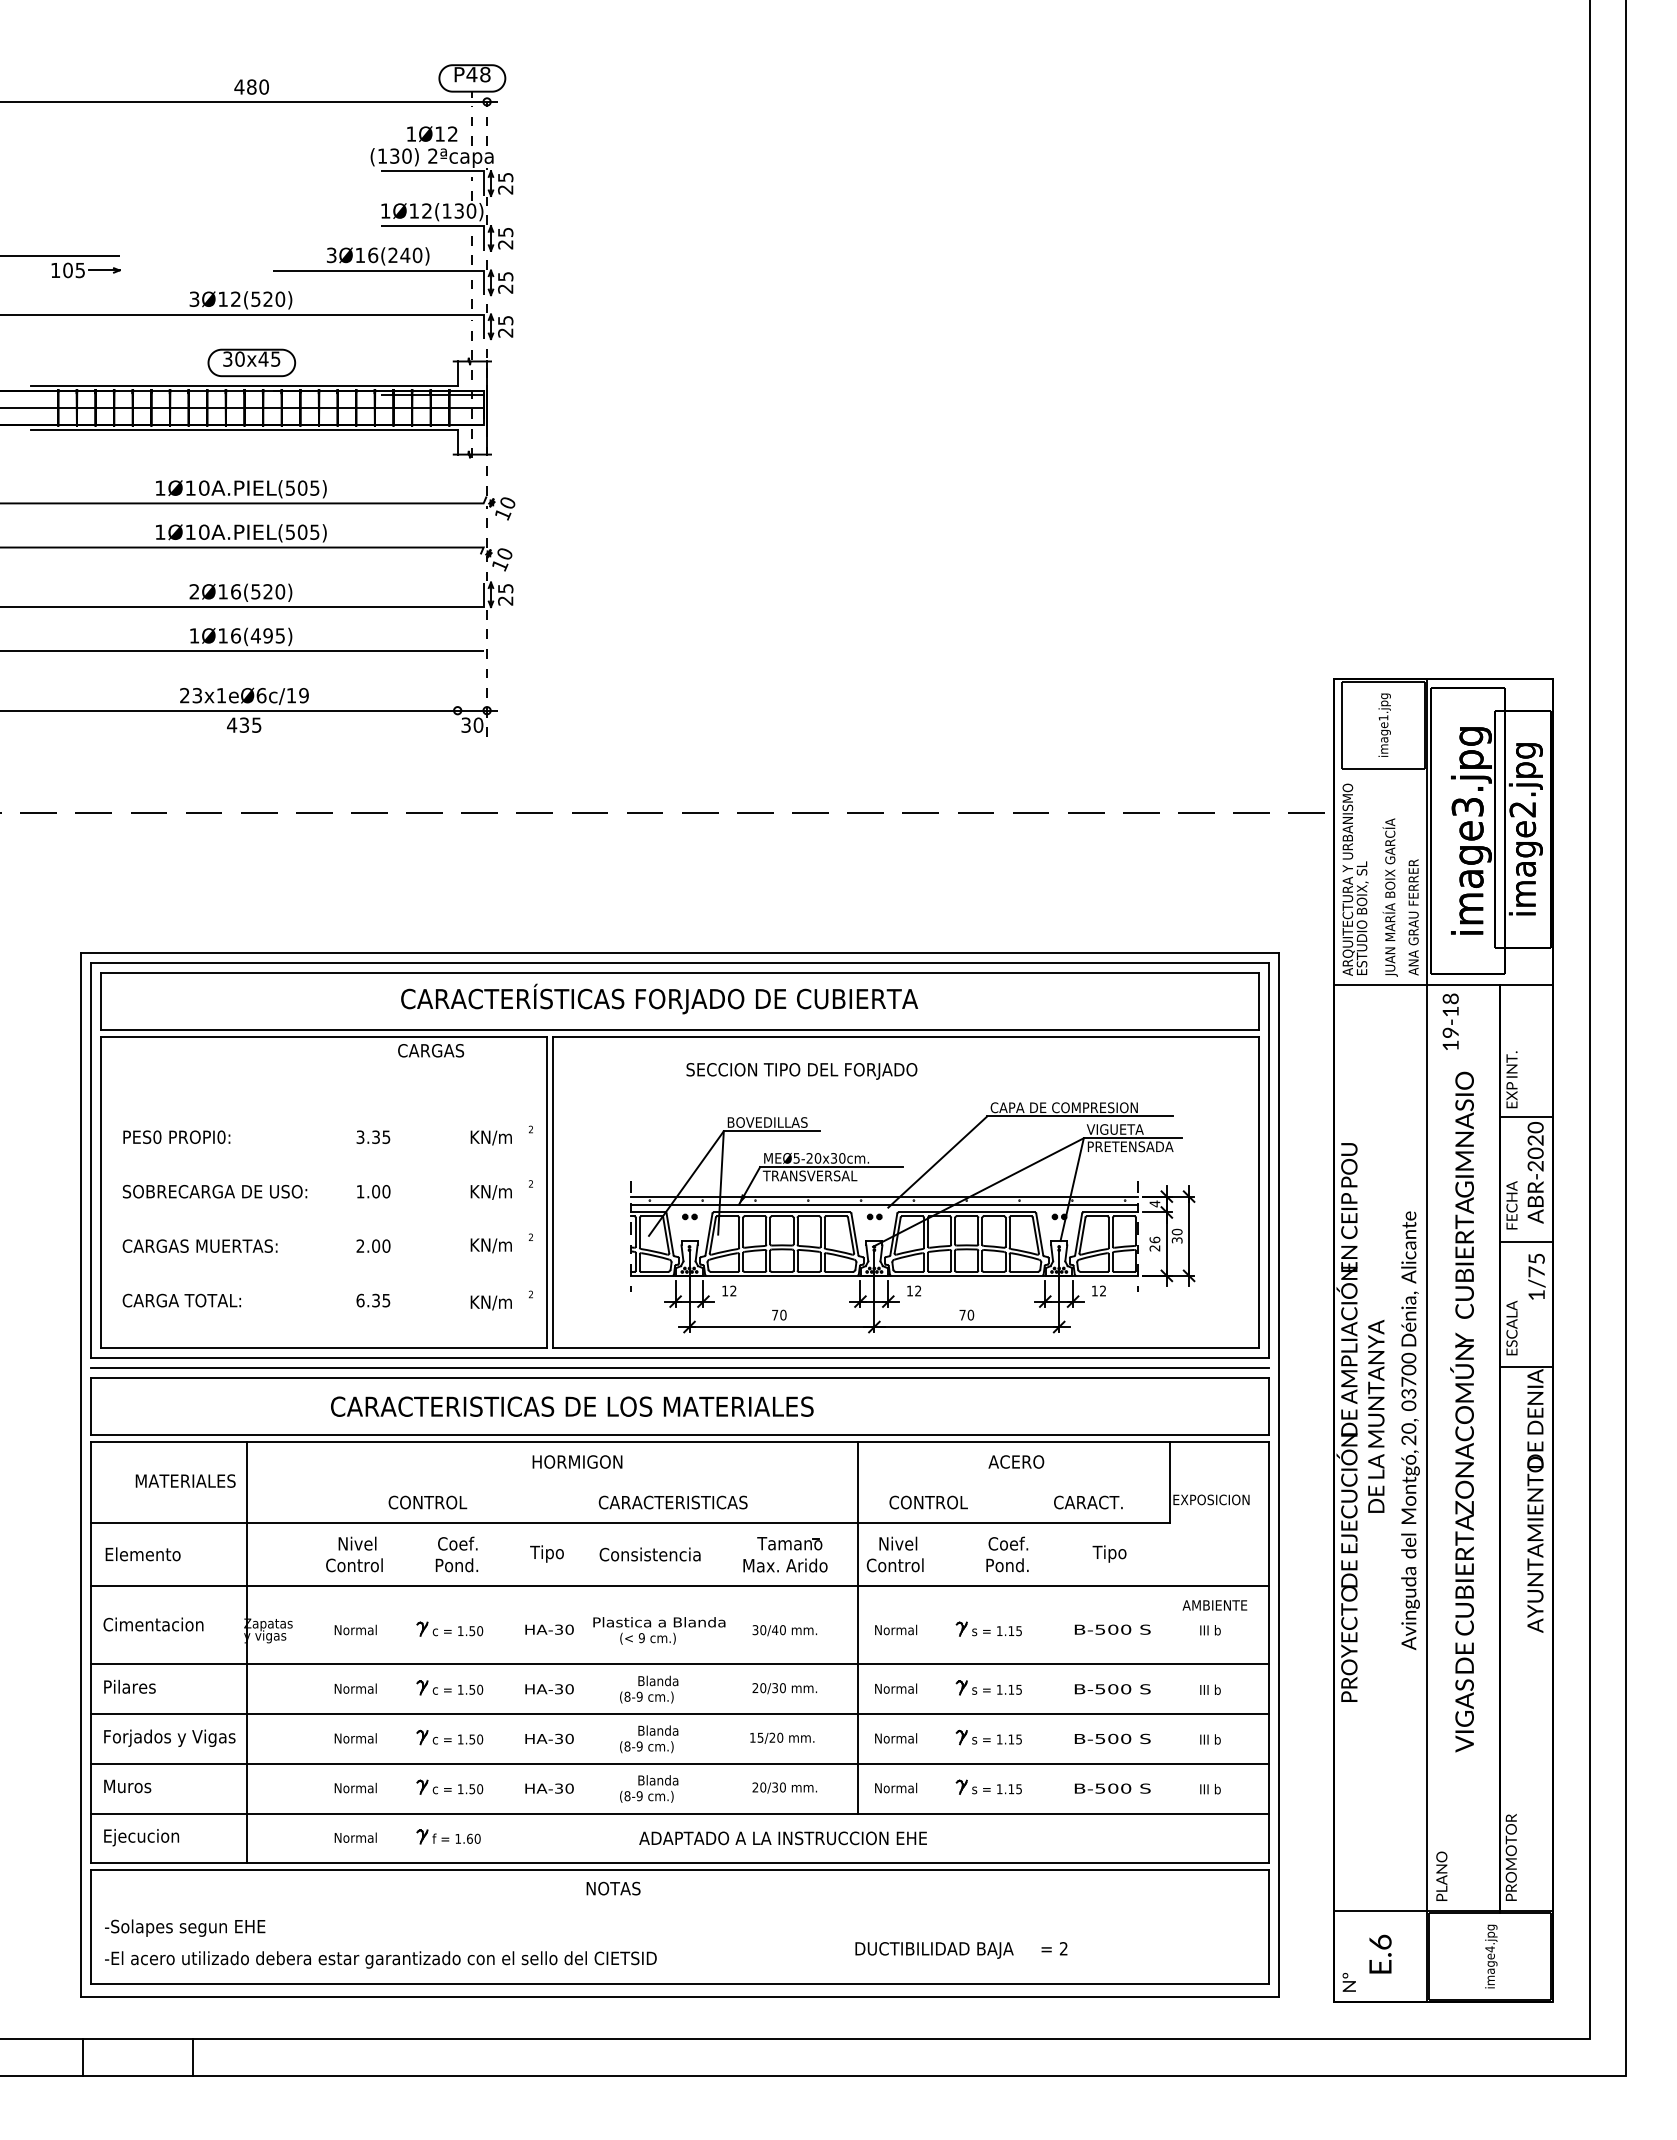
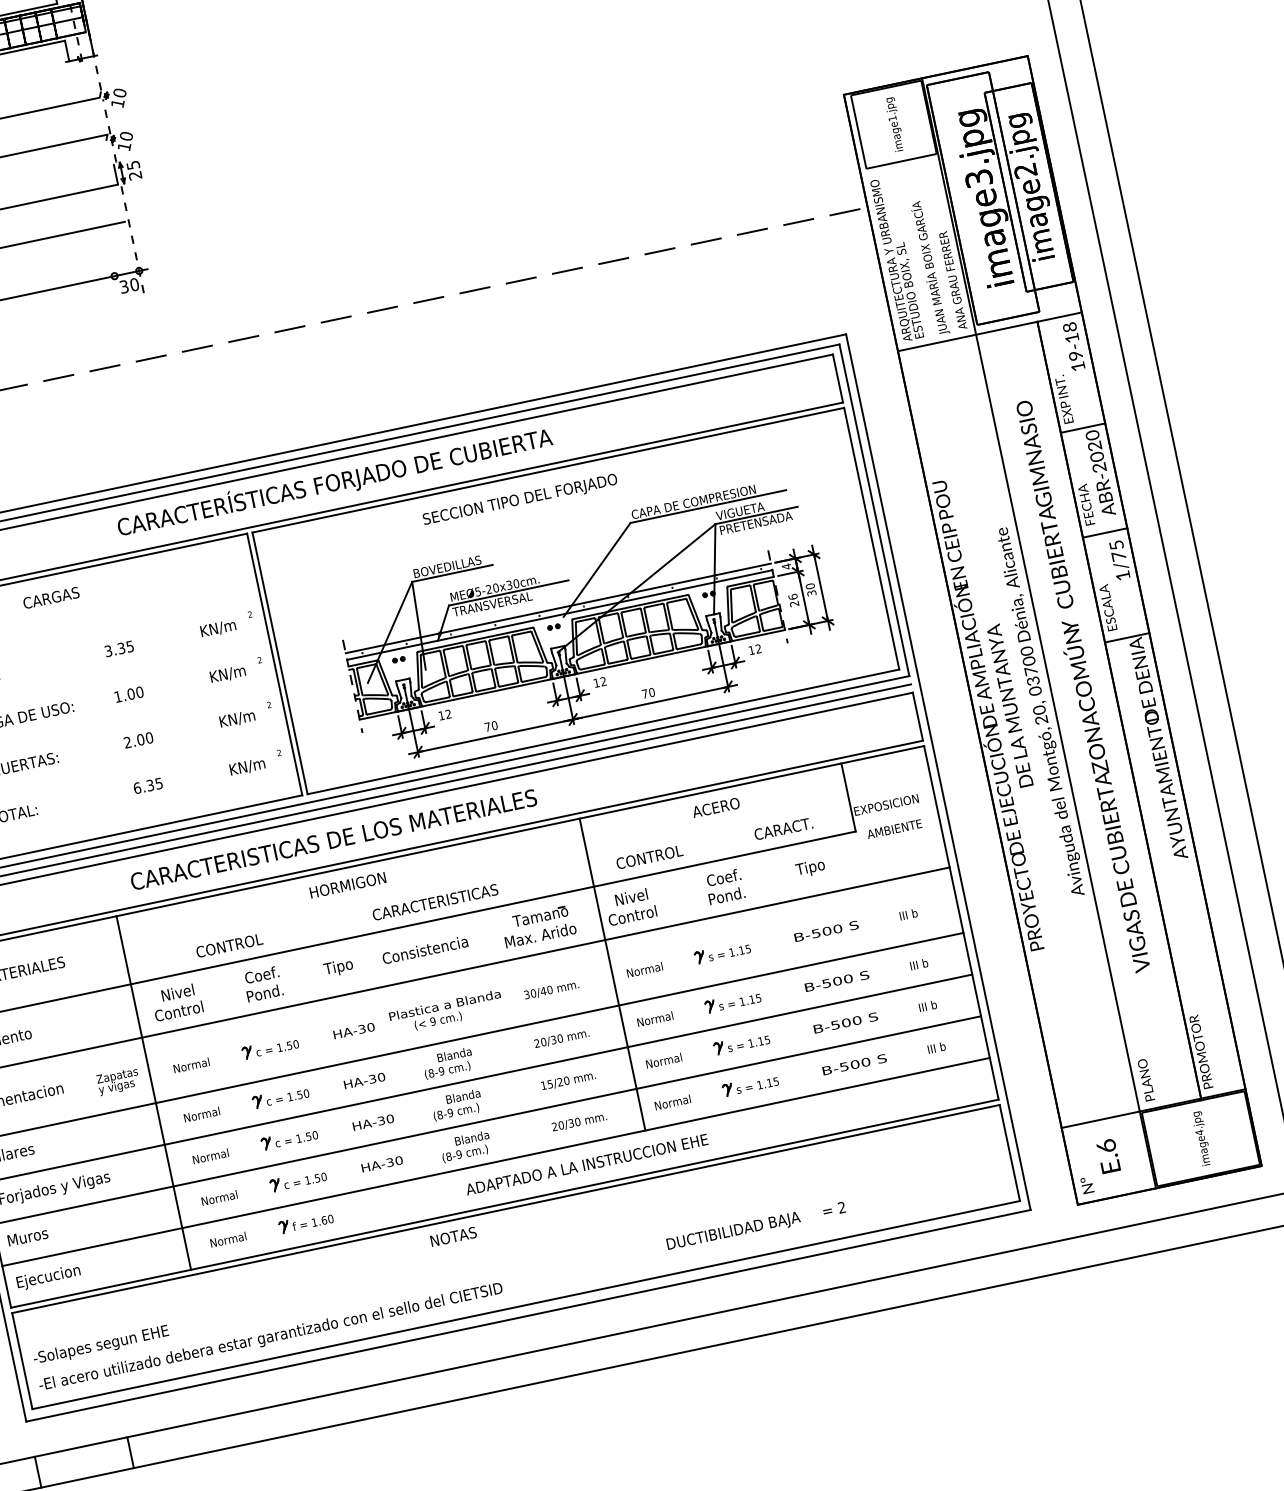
text: (1450, 1021) -> (1073, 346), moved
text: (431, 1050) -> (51, 597), moved
text: (801, 1071) -> (520, 500), moved
text: (1214, 1605) -> (894, 829), moved
line: (246, 1652) -> (153, 1093), moved

